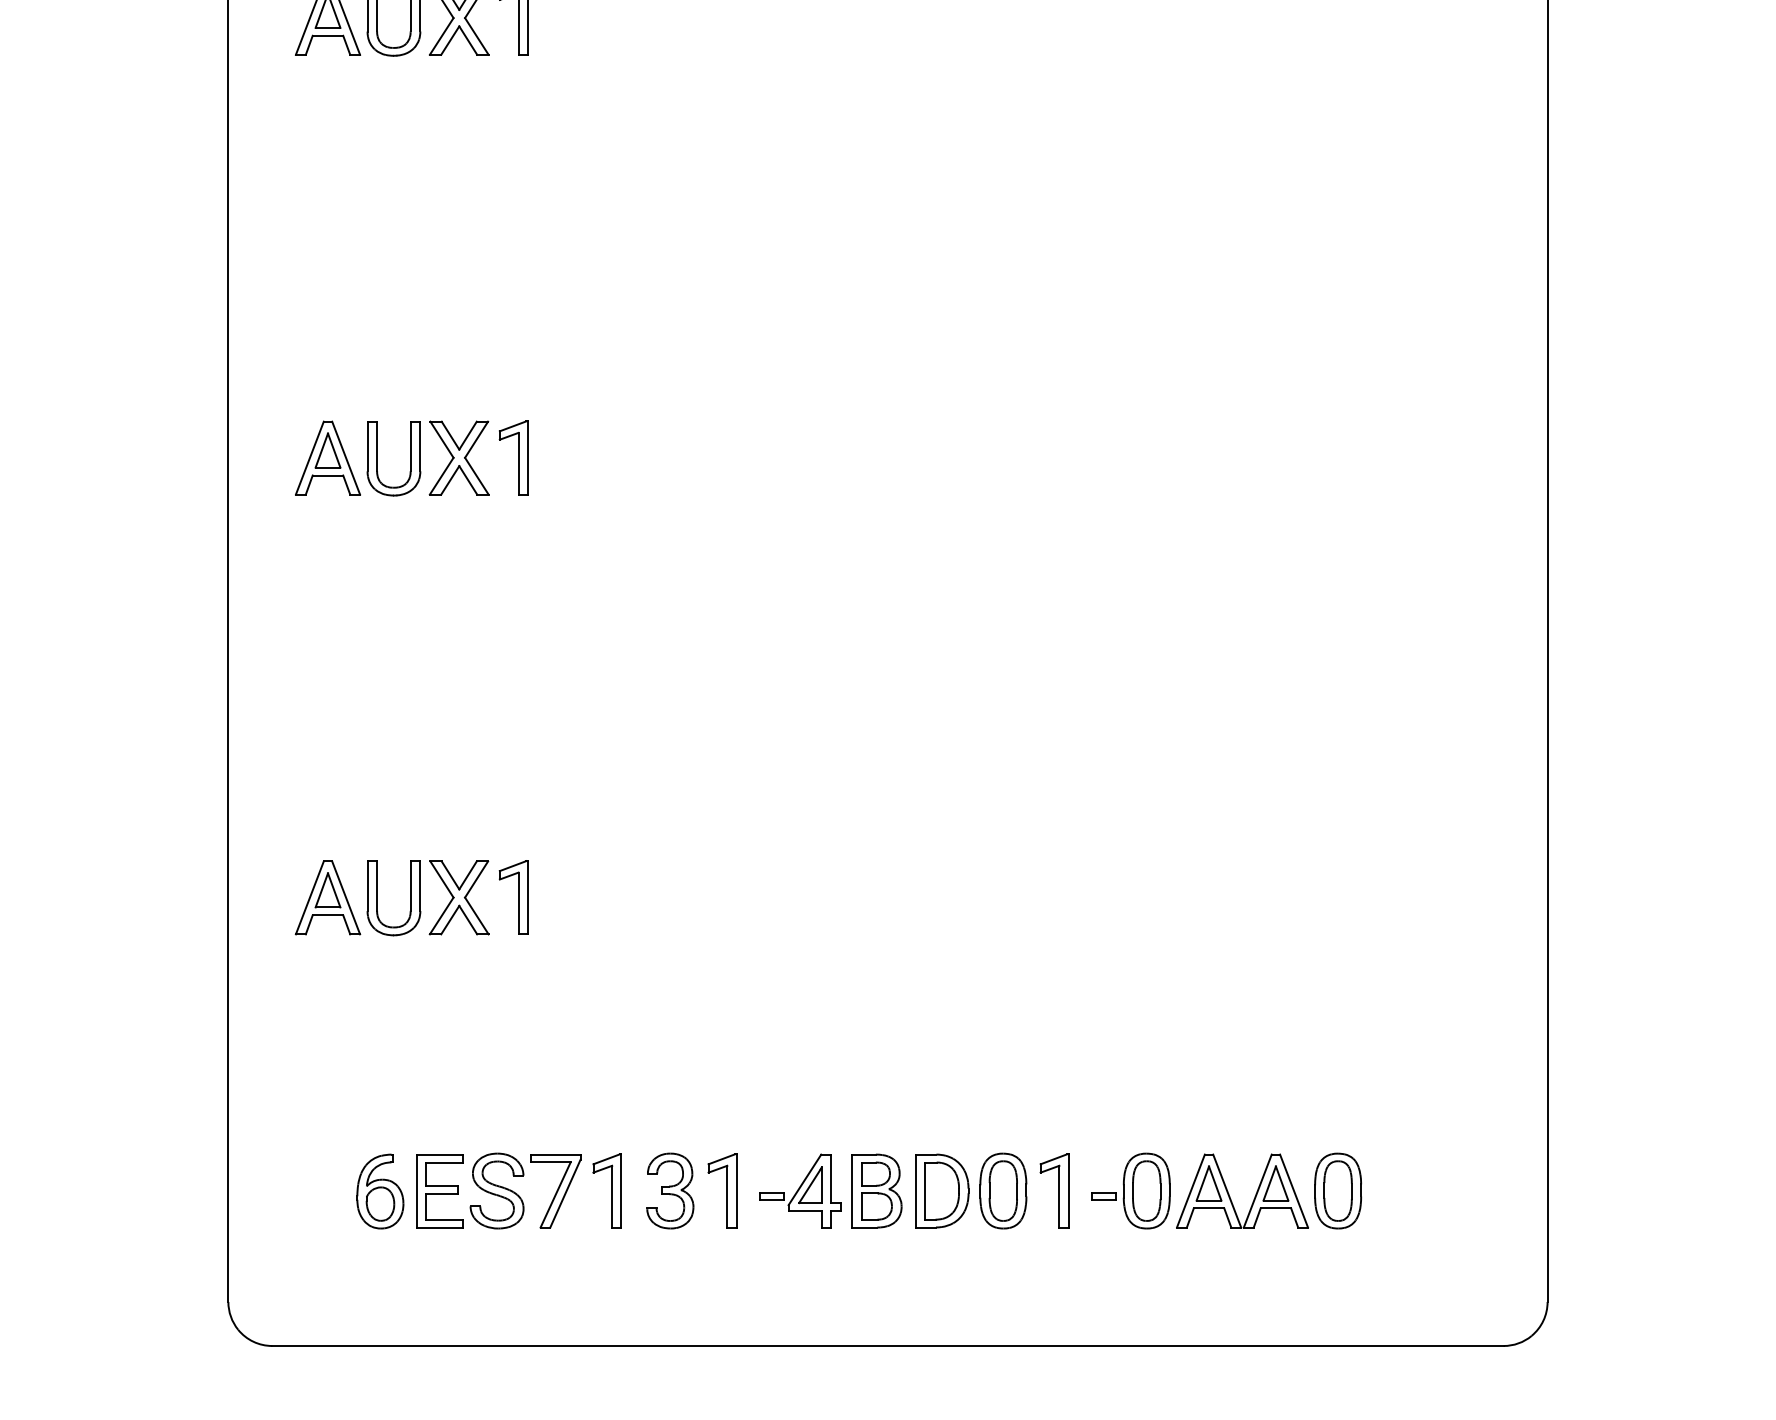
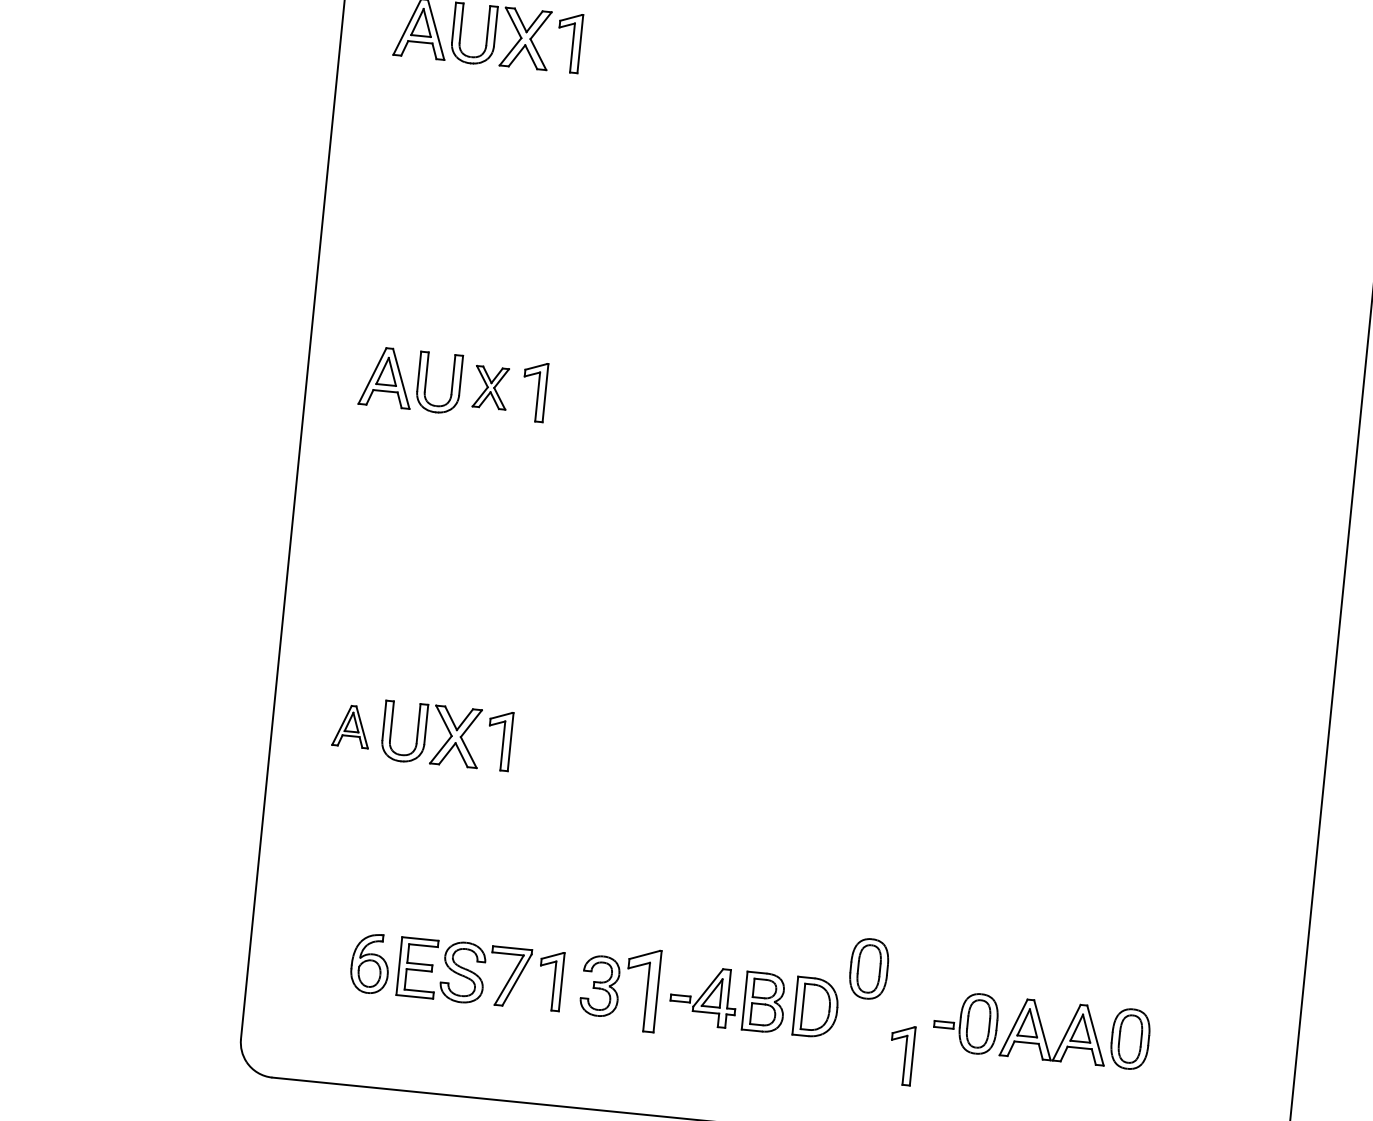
part: (458, 457) -> (490, 387), size x0.7
part: (327, 897) -> (351, 726), size x0.7
part: (722, 1190) -> (641, 989), size x1.4
part: (1003, 1190) -> (869, 968), moved
part: (1054, 1190) -> (901, 1055), moved

